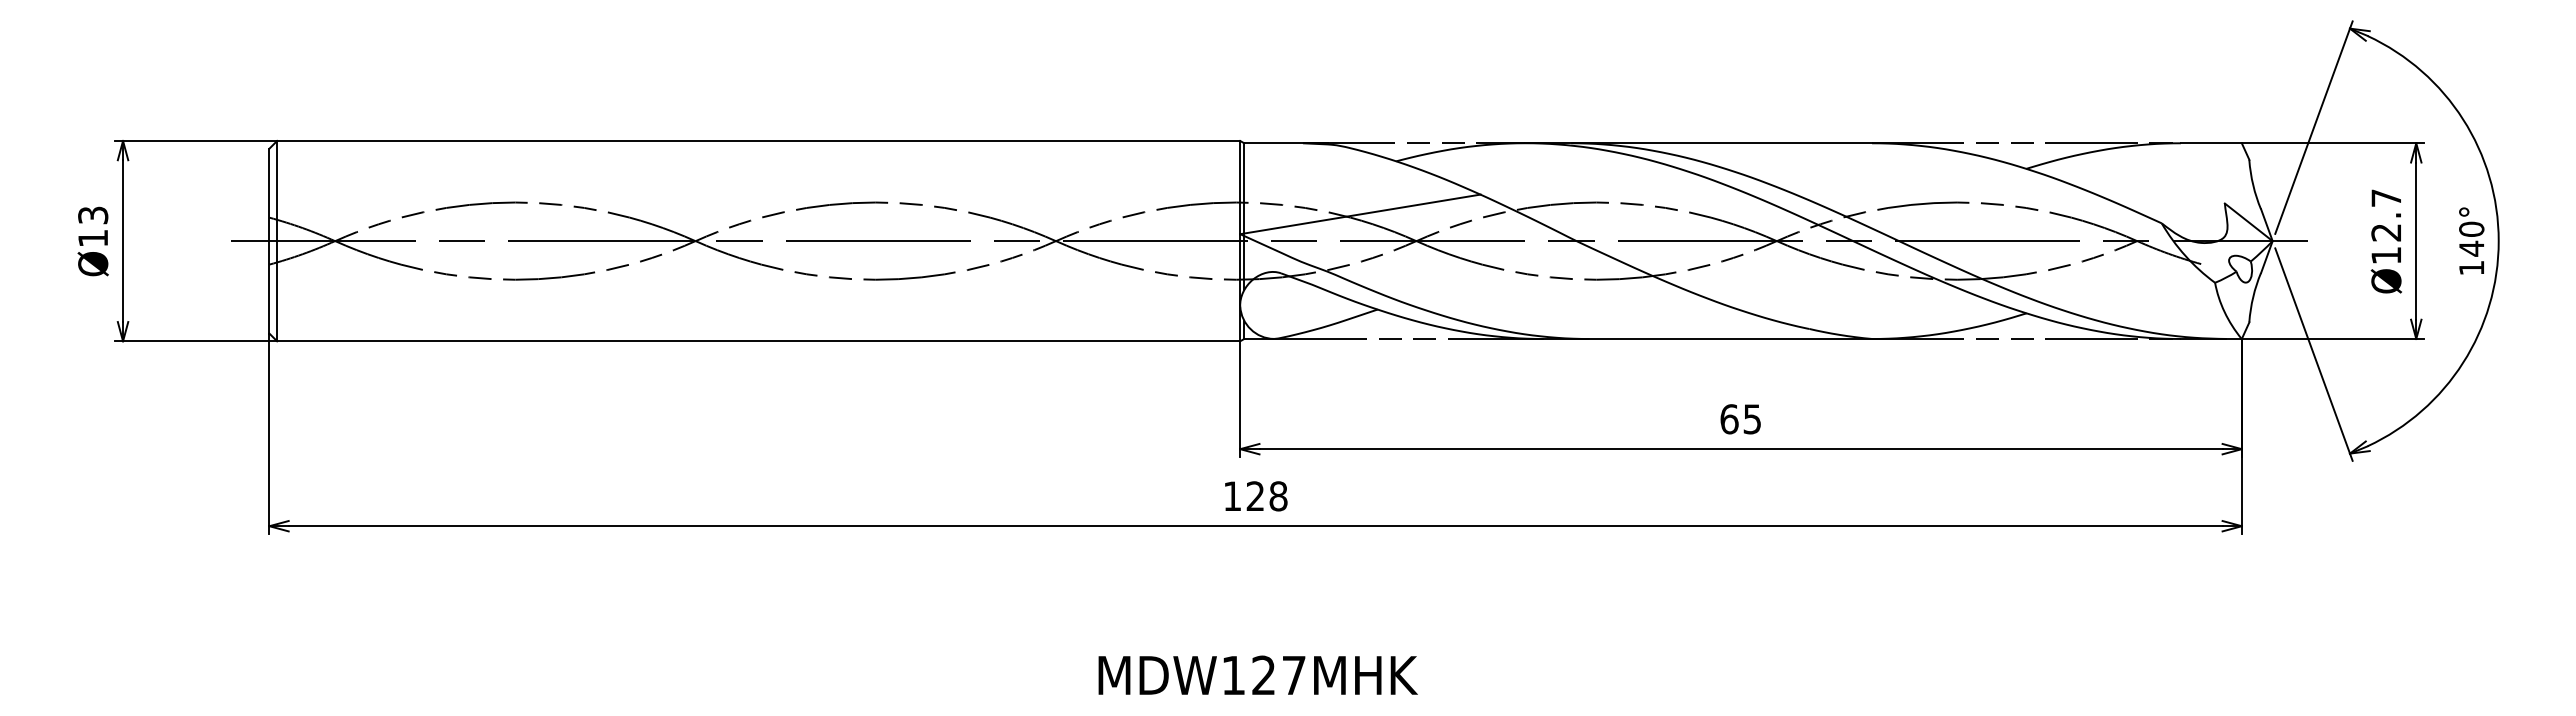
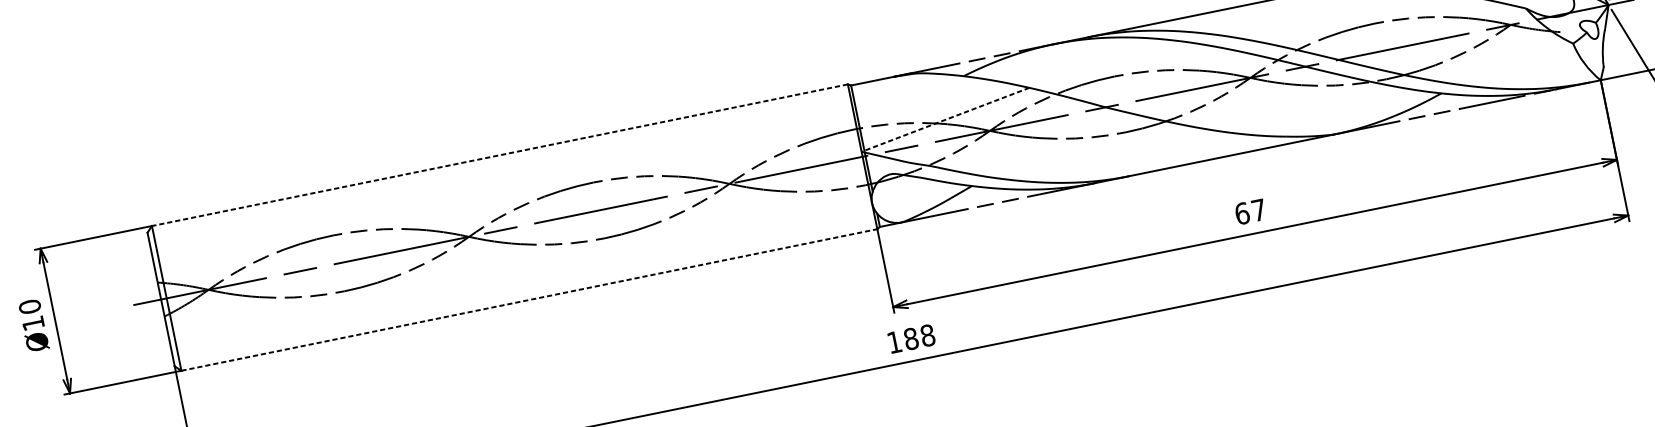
line: (758, 140) -> (499, 154), solid -> dashed
line: (1360, 214) -> (945, 119), solid -> dashed
text: (93, 215) -> (30, 306), Ø13 -> Ø10
line: (758, 341) -> (529, 300), solid -> dashed
text: (1751, 419) -> (1258, 210), 65 -> 67
text: (1255, 496) -> (911, 339), 128 -> 188

